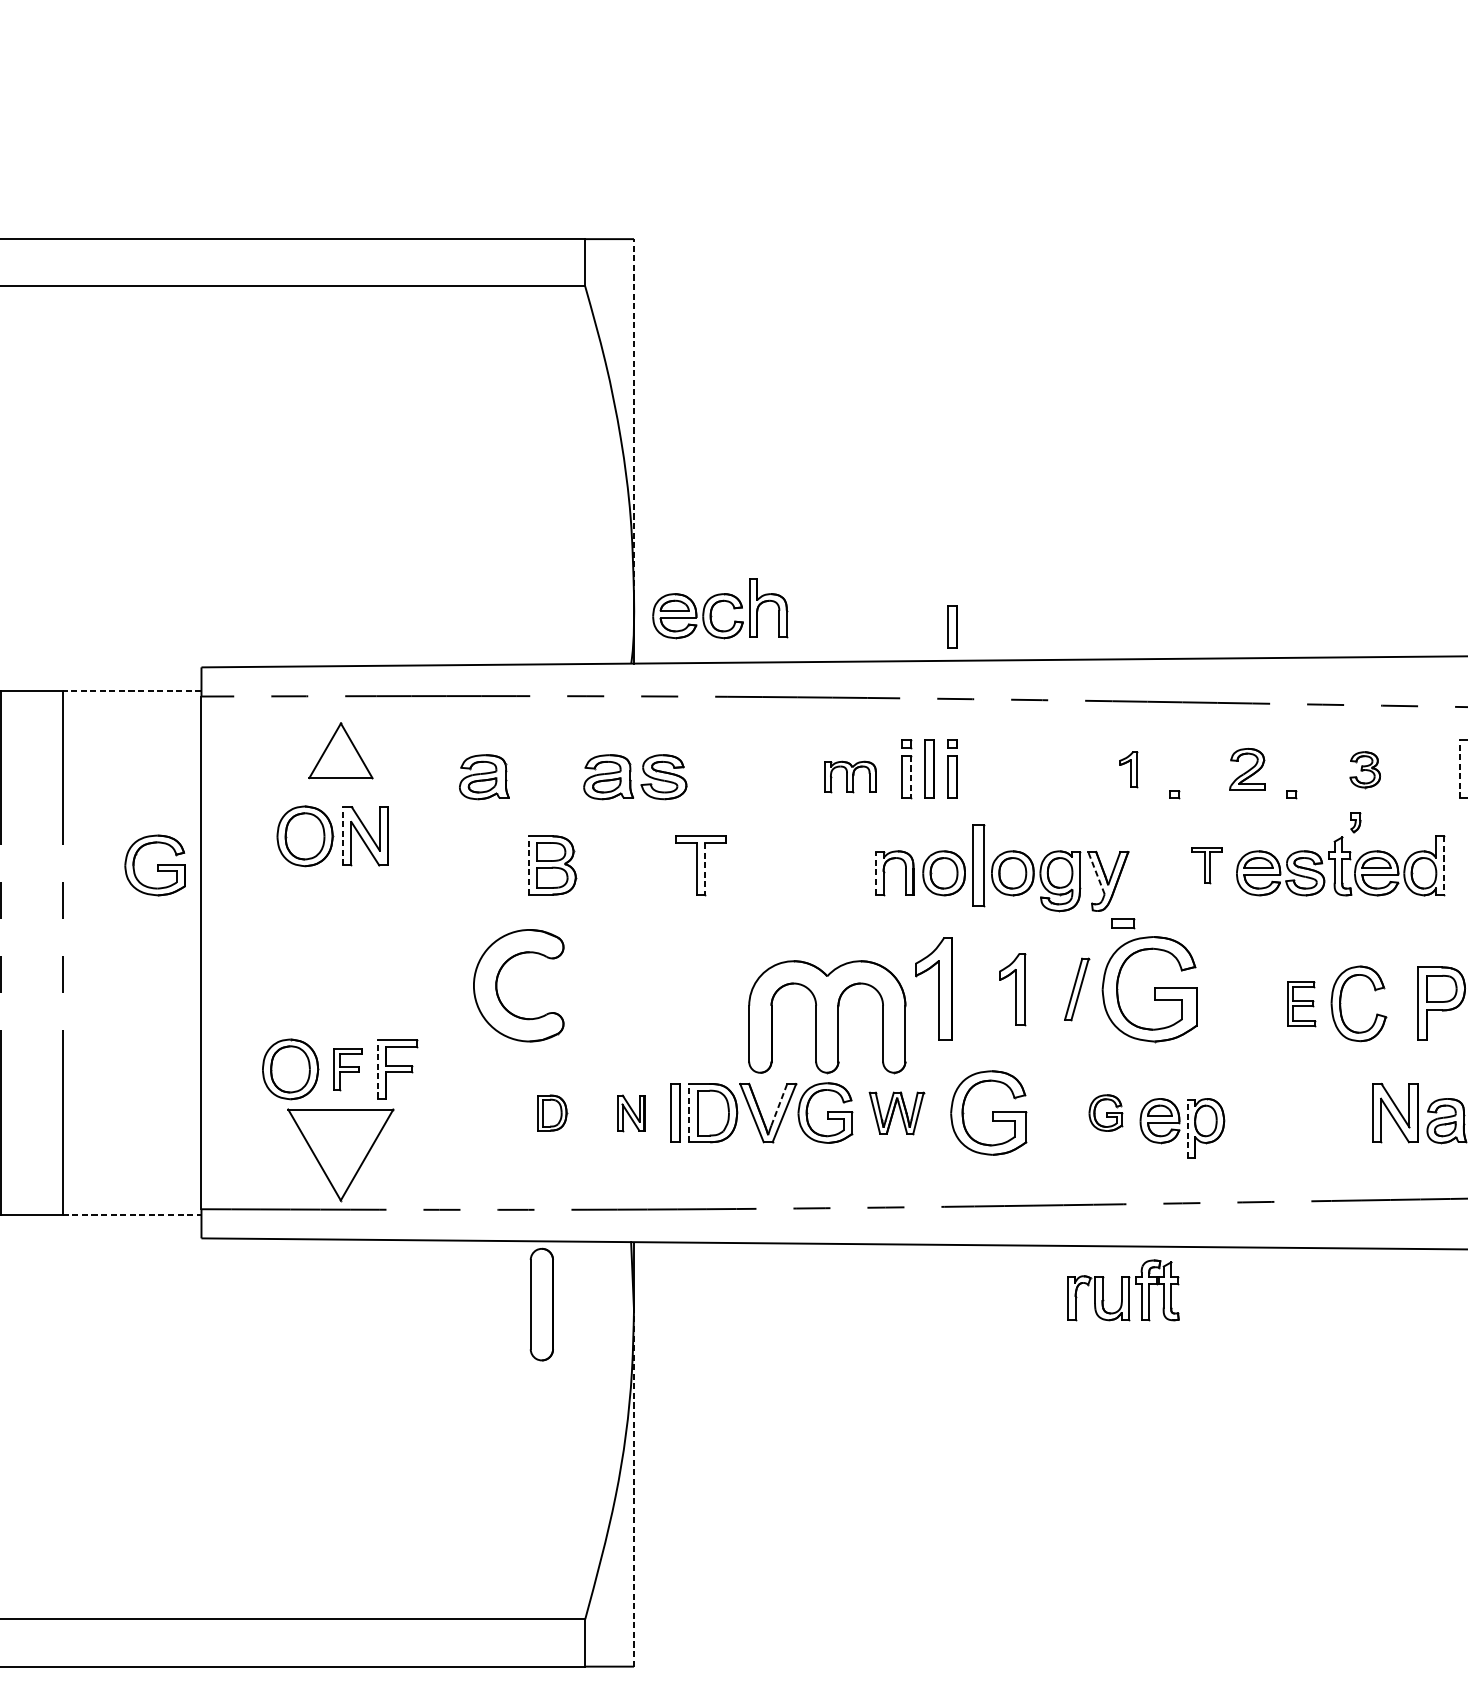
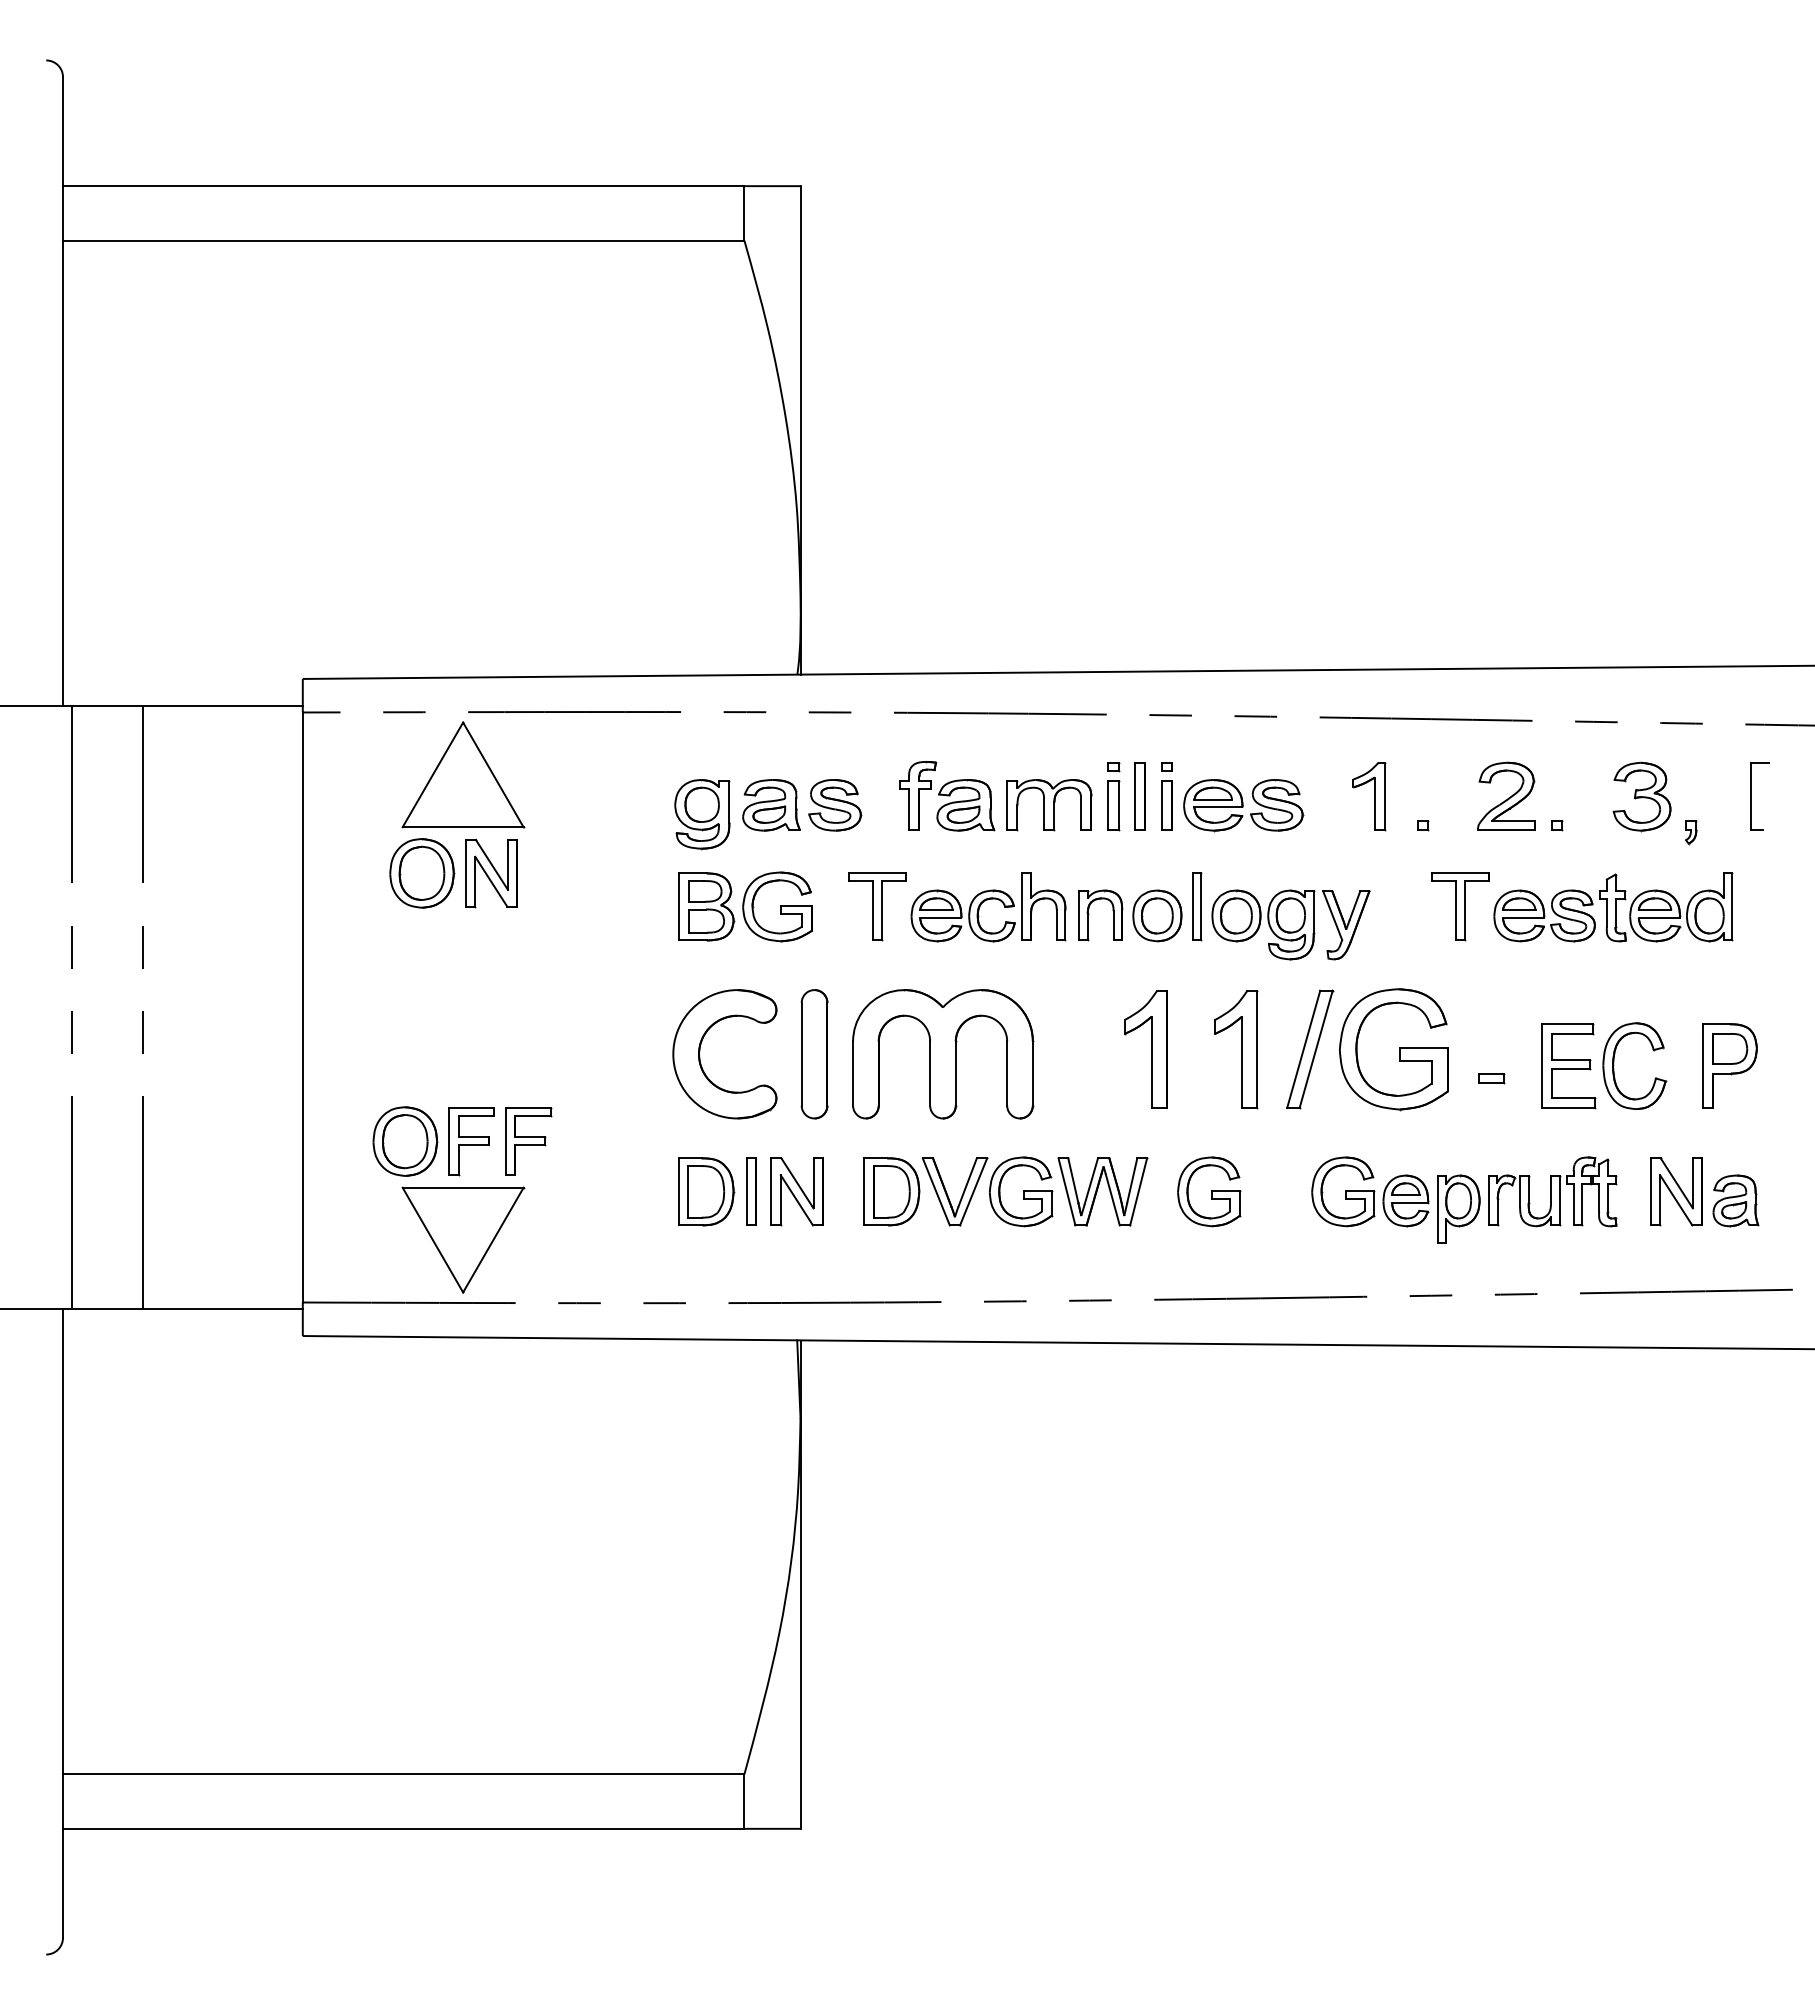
line: (633, 416) -> (800, 390), dashed -> solid
part: (717, 603) -> (985, 901), moved
part: (952, 627) -> (1166, 632), removed
line: (132, 690) -> (223, 705), dashed -> solid
part: (341, 750) -> (463, 774), size x1.67
part: (1247, 768) -> (1506, 795), size x1.43
part: (761, 769) -> (947, 796), added
part: (1128, 769) -> (1369, 796), size x1.67
part: (1364, 769) -> (1641, 796), size x1.67
line: (1460, 769) -> (1751, 796), dashed -> solid
part: (484, 777) -> (628, 805), removed
part: (850, 777) -> (1049, 805), size x1.43
line: (910, 777) -> (1118, 805), dashed -> solid
part: (1018, 777) -> (1243, 805), added
part: (548, 785) -> (702, 814), added
part: (1356, 822) -> (1691, 832), moved
line: (342, 836) -> (465, 873), dashed -> solid
part: (155, 865) -> (777, 906), moved
line: (528, 865) -> (679, 906), dashed -> solid
part: (978, 865) -> (1197, 906), size x0.71
part: (1207, 865) -> (1460, 906), size x1.67
line: (1443, 865) -> (1732, 906), dashed -> solid
line: (705, 868) -> (882, 910), dashed -> solid
line: (876, 872) -> (1079, 915), dashed -> solid
line: (1096, 872) -> (1332, 915), dashed -> solid
part: (1123, 923) -> (1491, 1078), moved
part: (497, 983) -> (700, 1051), moved
part: (1012, 989) -> (1236, 1049), size x1.43
part: (1077, 989) -> (1310, 1049), size x1.67
part: (1301, 1004) -> (1568, 1066), size x1.67
part: (827, 1017) -> (943, 1054), moved
part: (348, 1069) -> (471, 1141), size x1.43
line: (377, 1069) -> (505, 1141), dashed -> solid
line: (779, 1104) -> (967, 1182), dashed -> solid
part: (552, 1112) -> (706, 1191), size x1.67
part: (630, 1112) -> (796, 1191), size x1.67
part: (675, 1112) -> (751, 1191), moved
line: (689, 1112) -> (864, 1191), dashed -> solid
part: (896, 1112) -> (1102, 1191), size x1.43
part: (989, 1112) -> (1209, 1191), size x0.71
part: (1105, 1112) -> (1343, 1191), size x1.67
line: (1187, 1128) -> (1437, 1209), dashed -> solid
line: (132, 1215) -> (223, 1309), dashed -> solid
part: (1123, 1290) -> (1552, 1191), moved
part: (541, 1304) -> (814, 1054), moved
line: (633, 1488) -> (800, 1623), dashed -> solid

